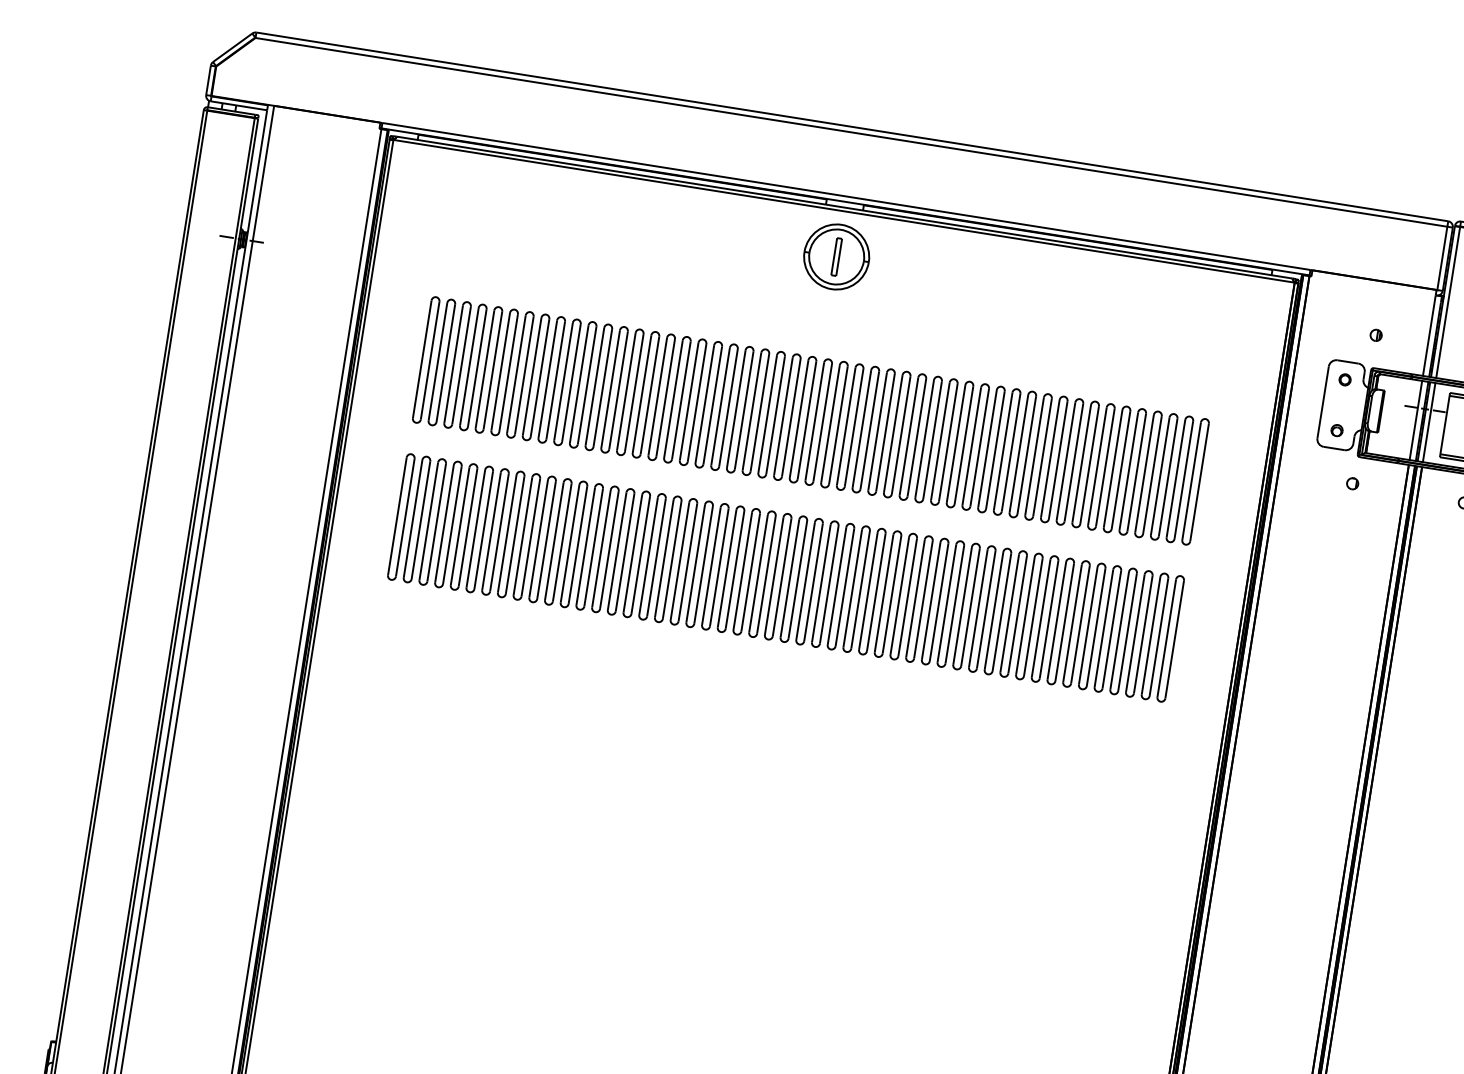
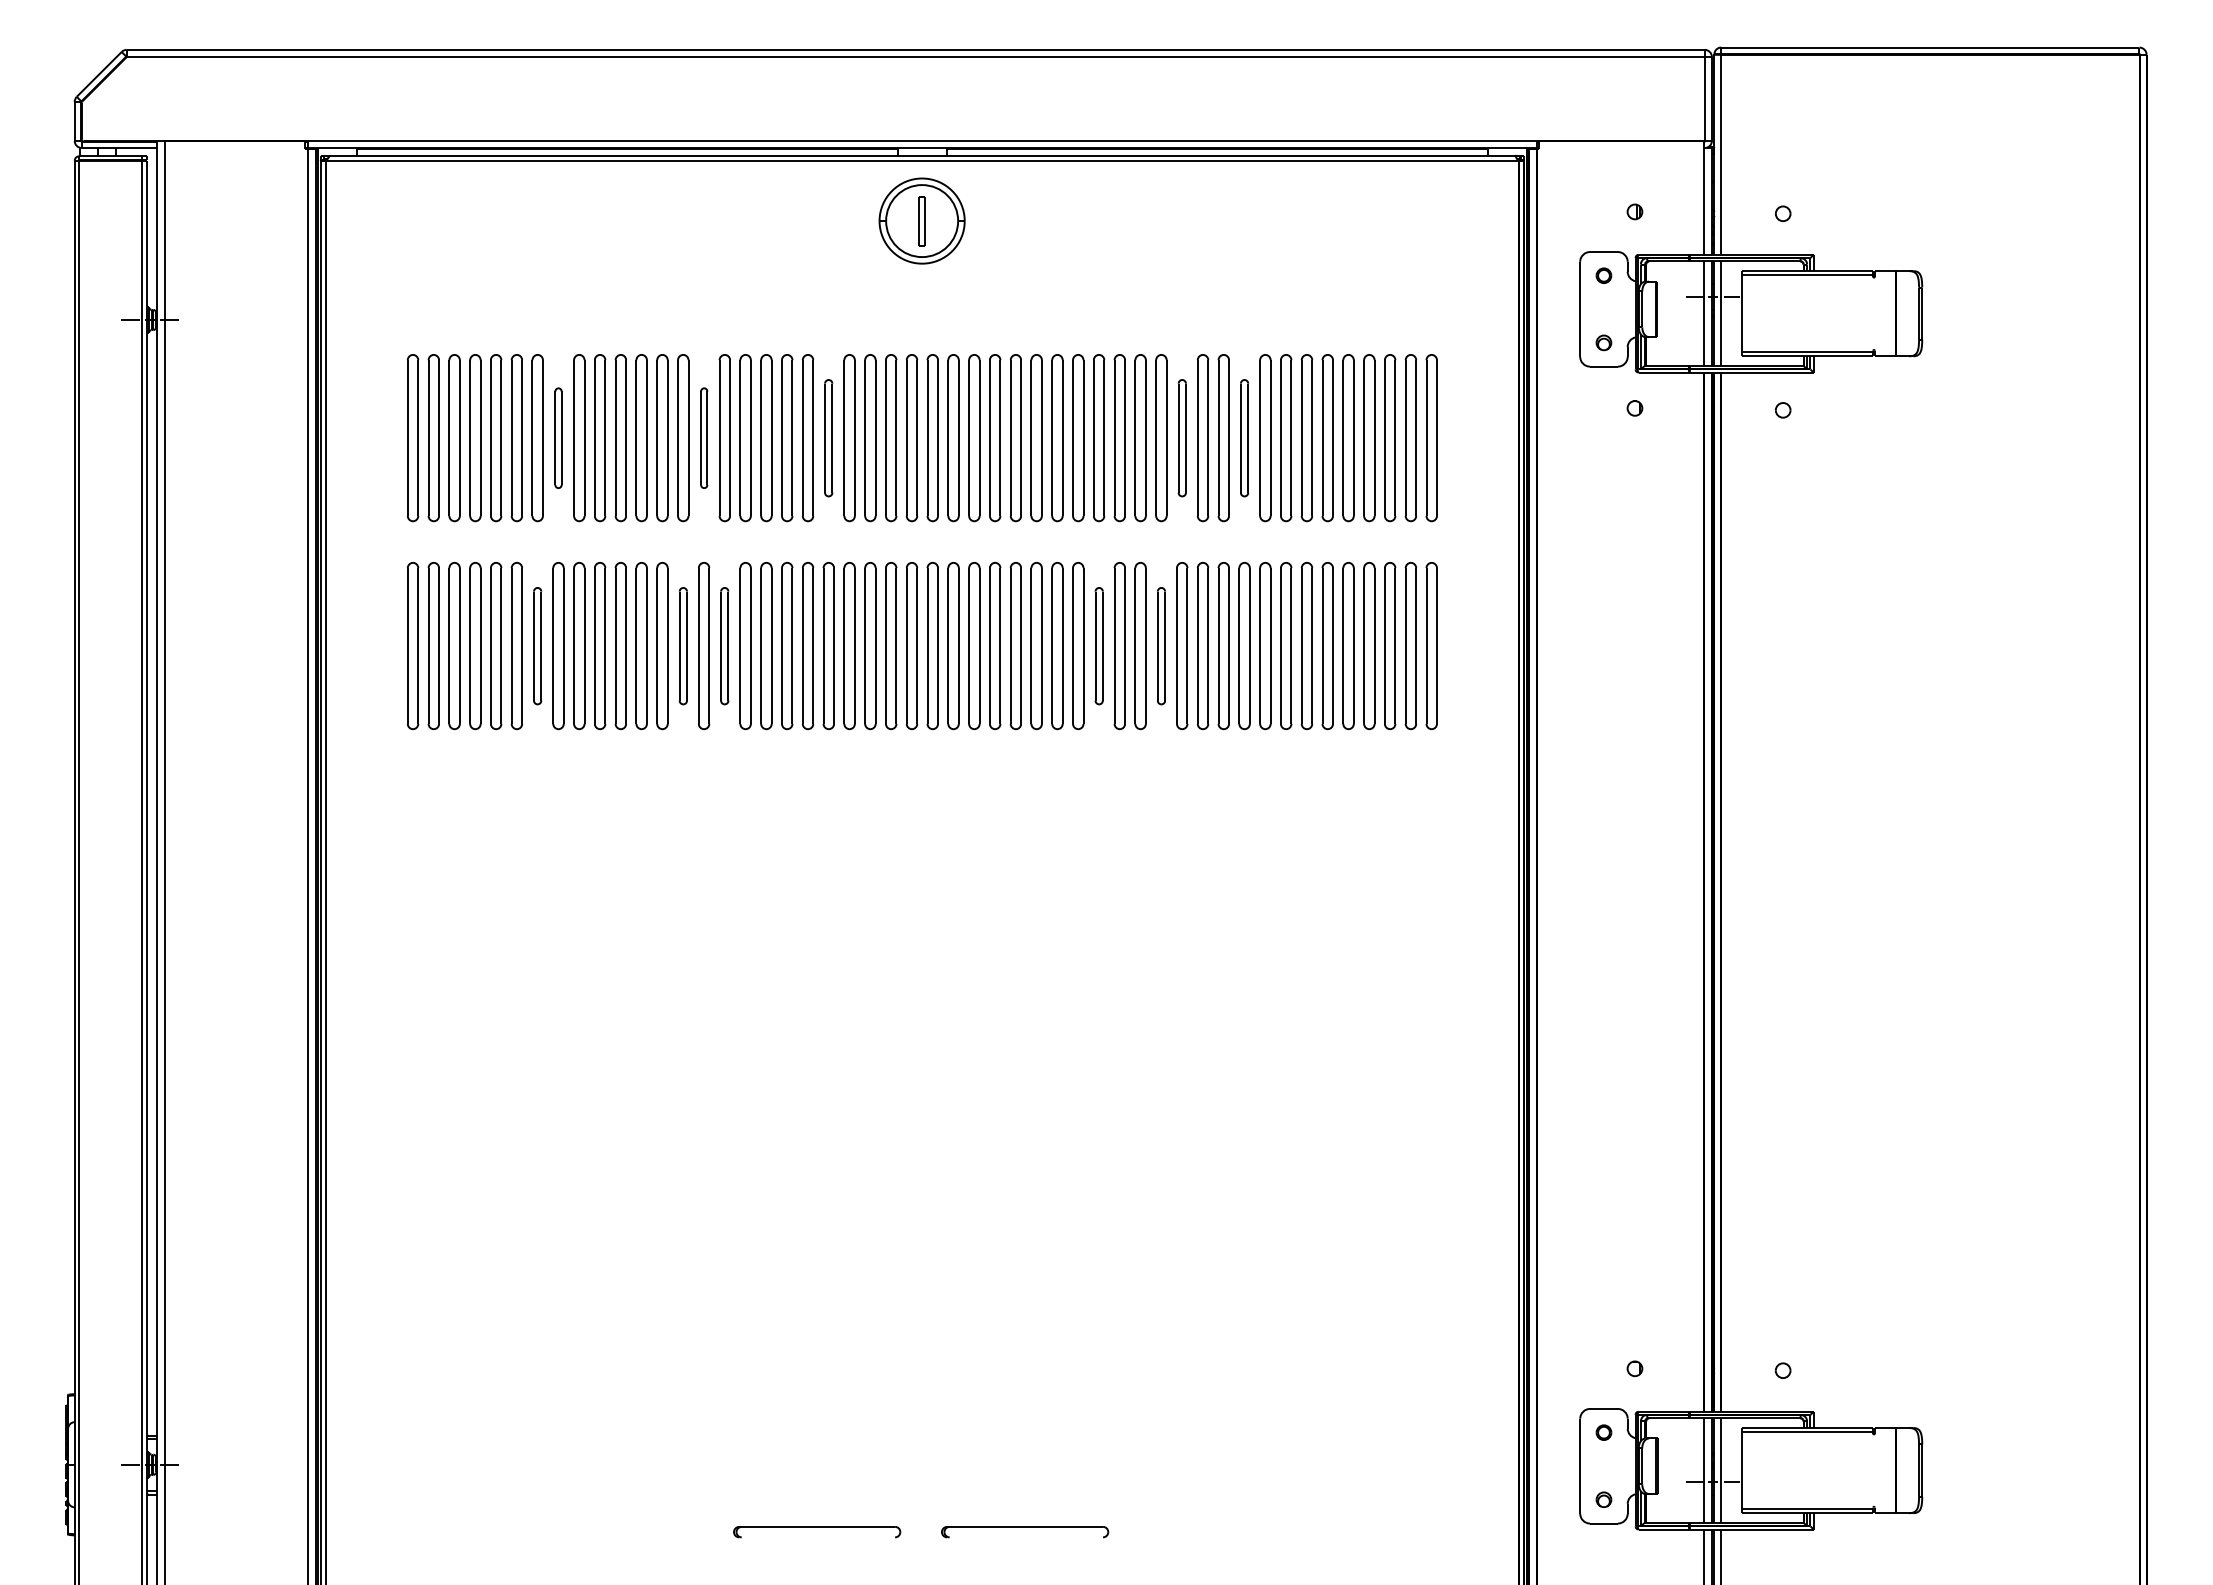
part: (536, 377) -> (558, 438), size x0.6
part: (646, 395) -> (704, 438), size x0.6
part: (739, 410) -> (828, 438), size x0.7
part: (1007, 452) -> (1182, 438), size x0.7
part: (1054, 459) -> (1244, 438), size x0.7
part: (495, 532) -> (537, 646), size x0.7
part: (605, 549) -> (683, 646), size x0.7
part: (636, 554) -> (724, 646), size x0.7
part: (919, 599) -> (1099, 646), size x0.7
part: (966, 606) -> (1161, 646), size x0.7

